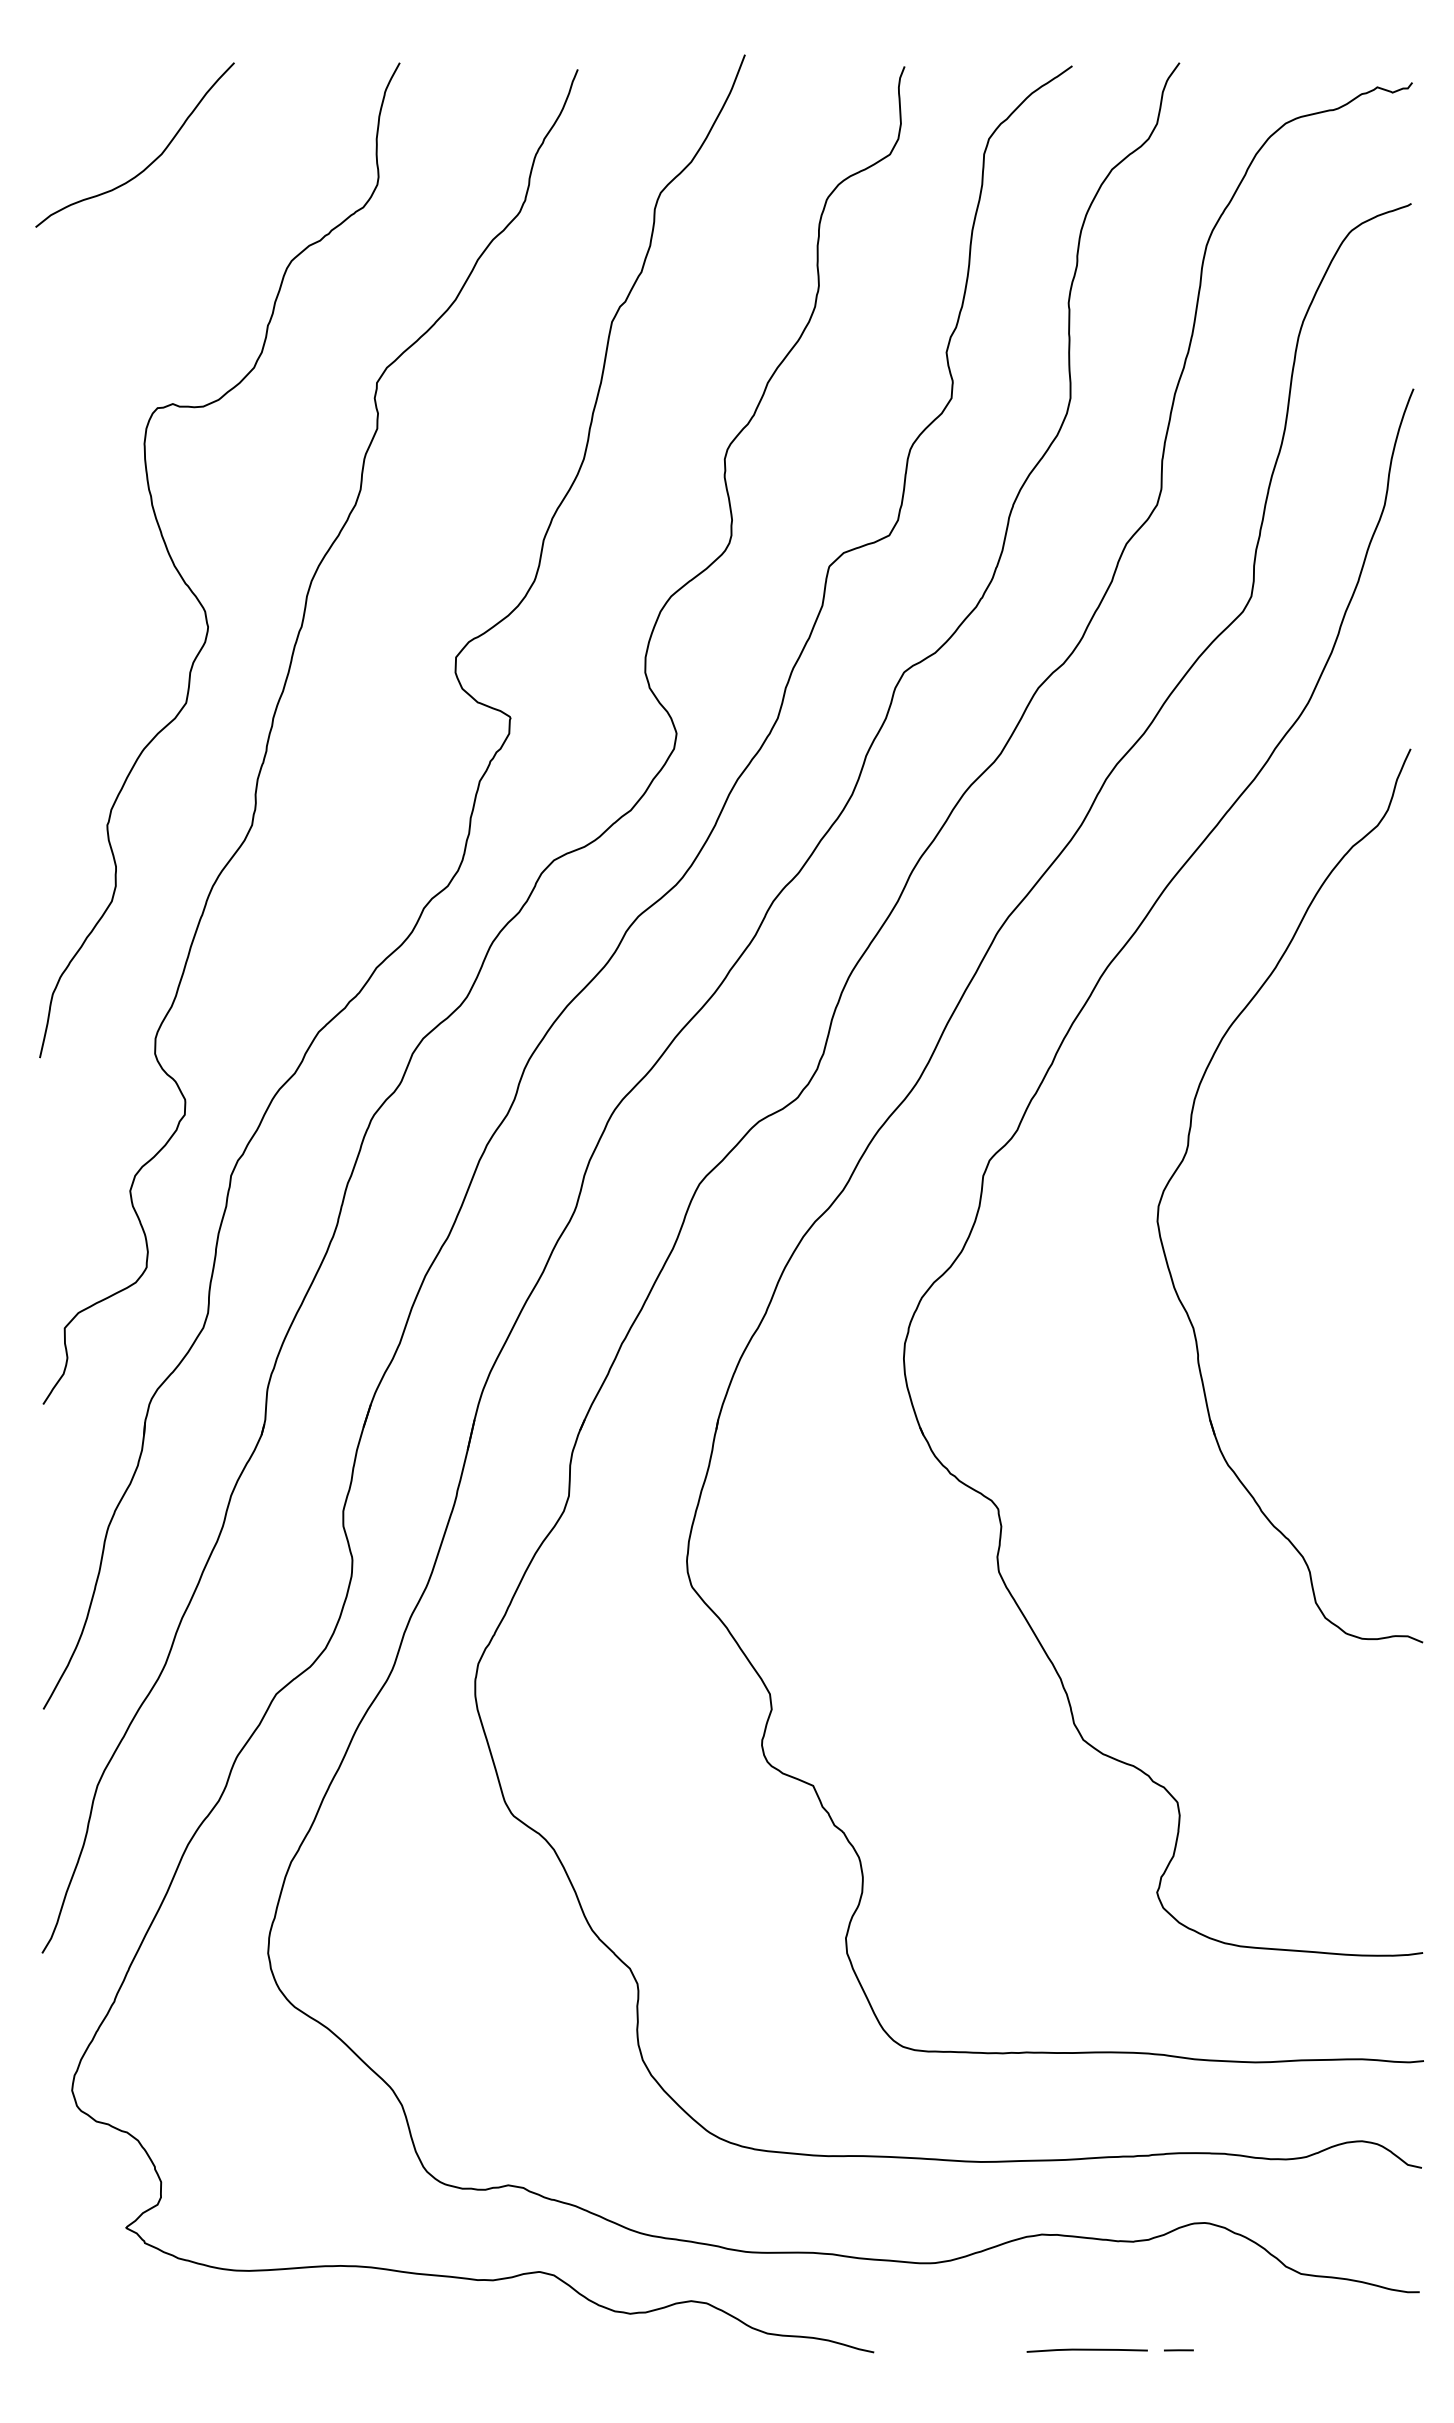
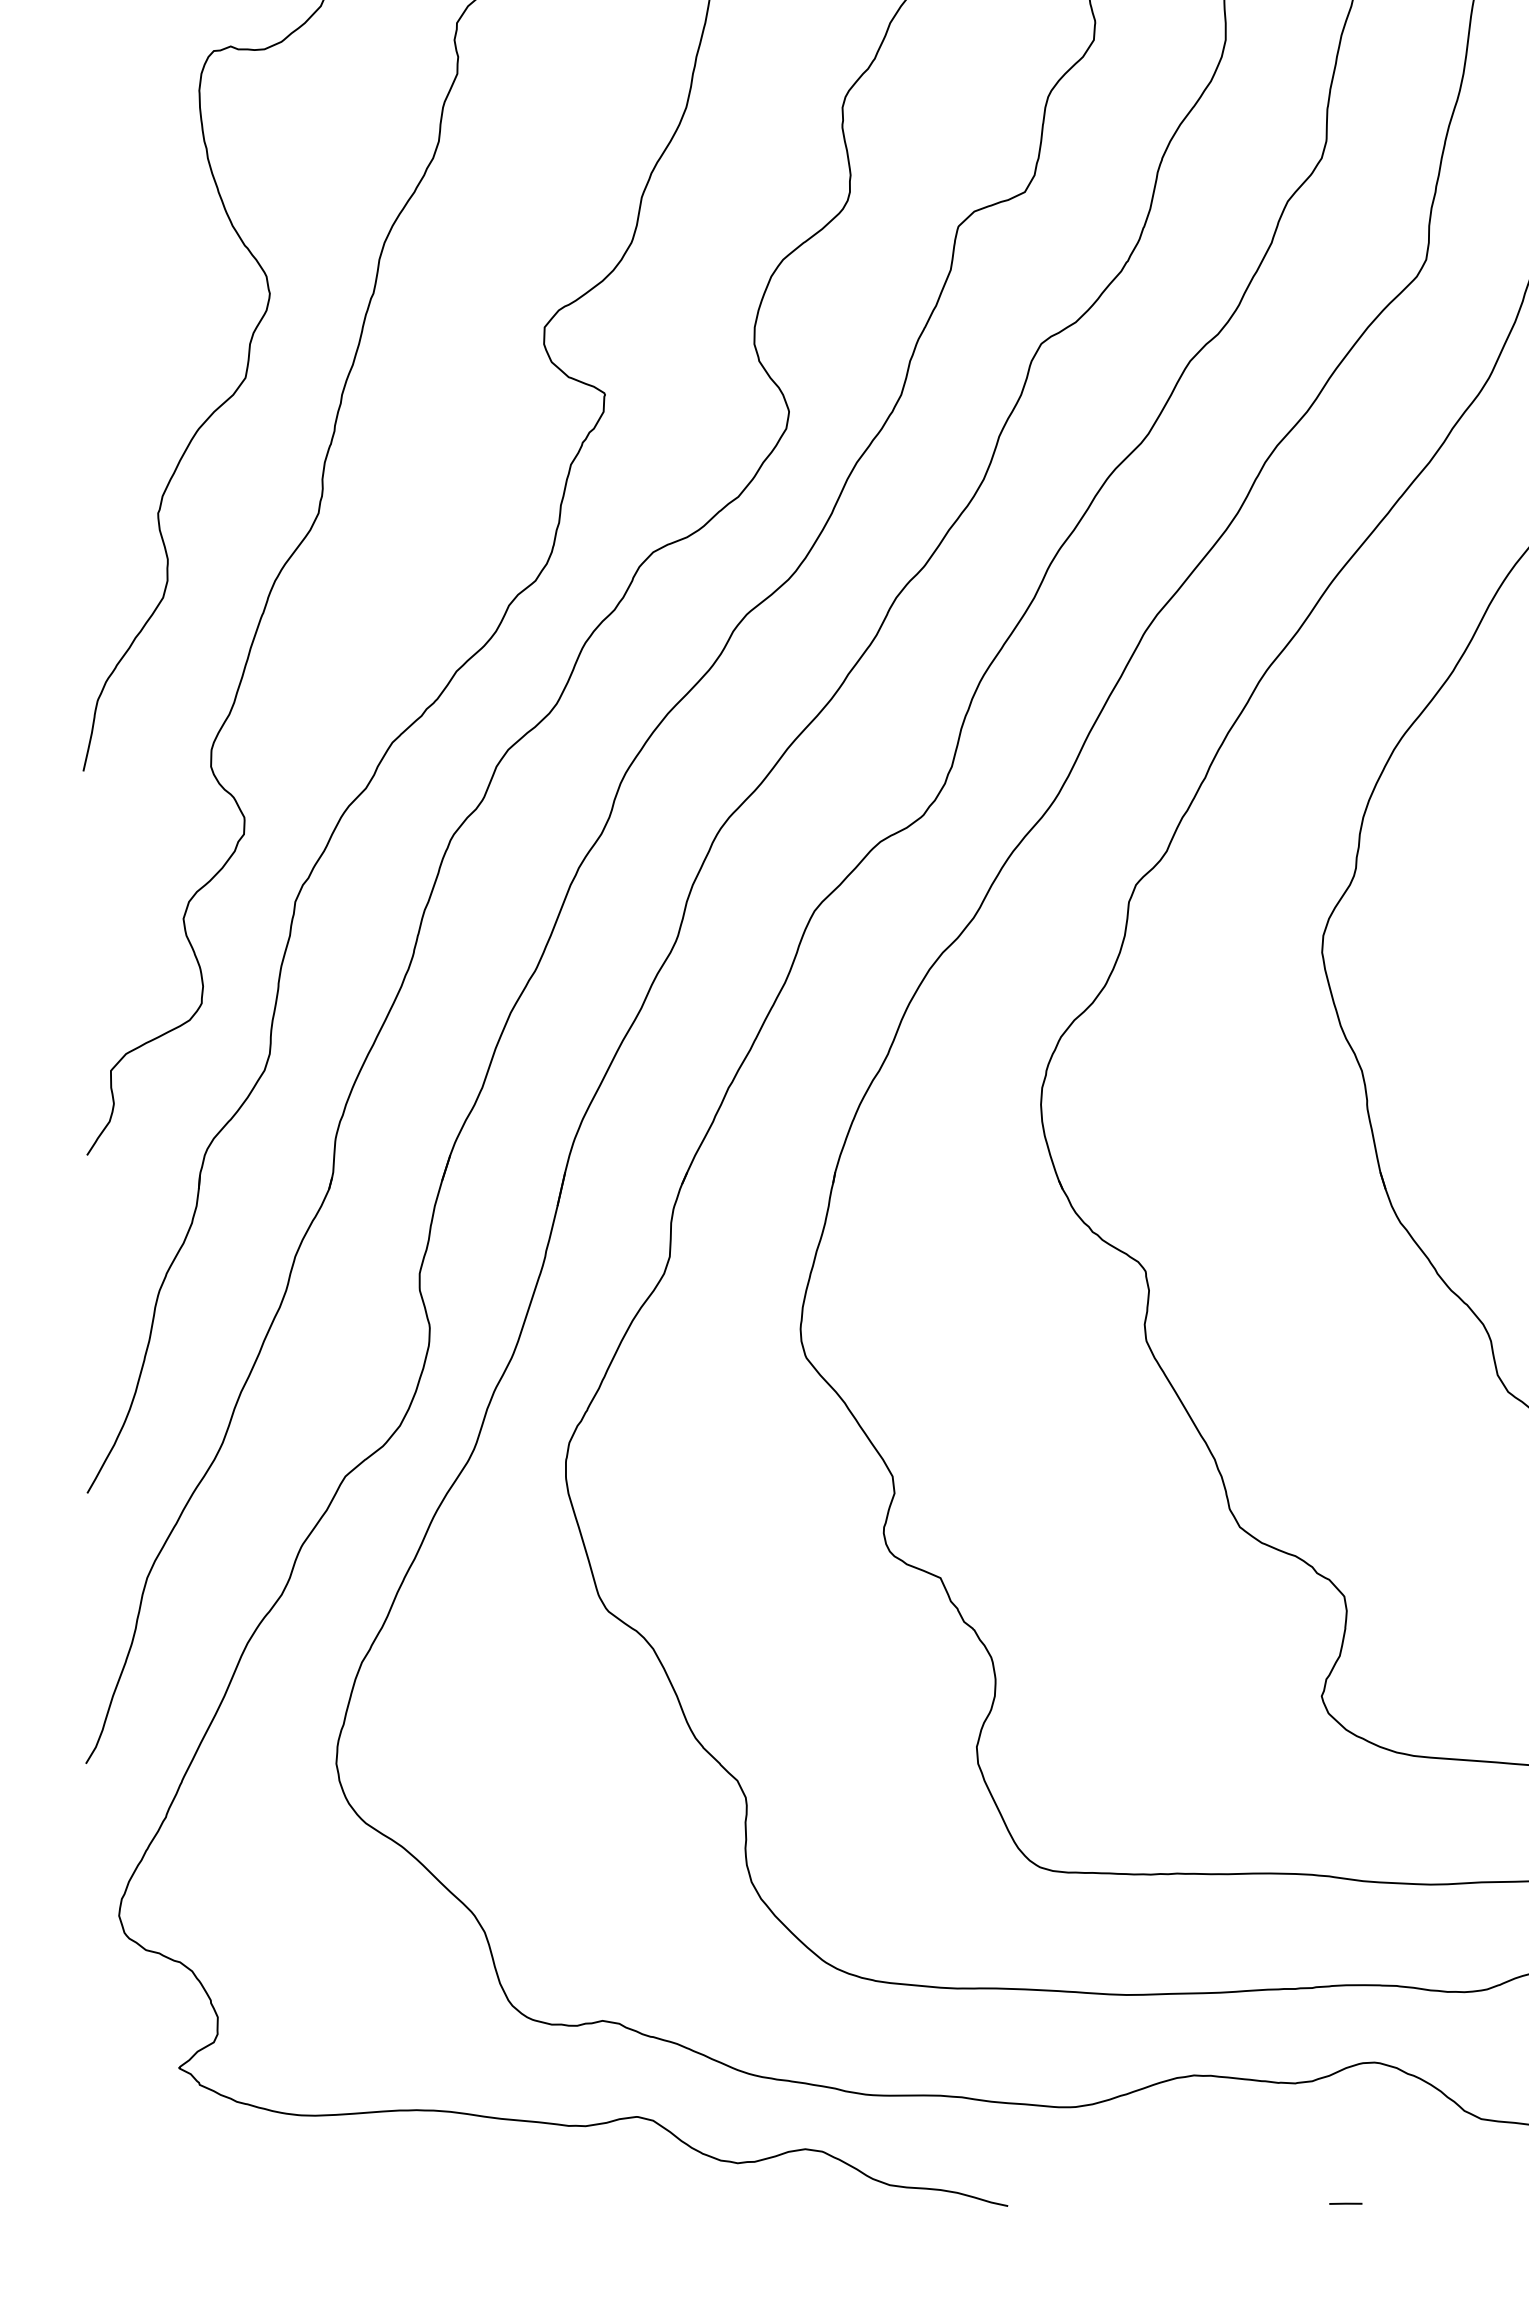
line: (1086, 2350) -> (1243, 2203), removed

